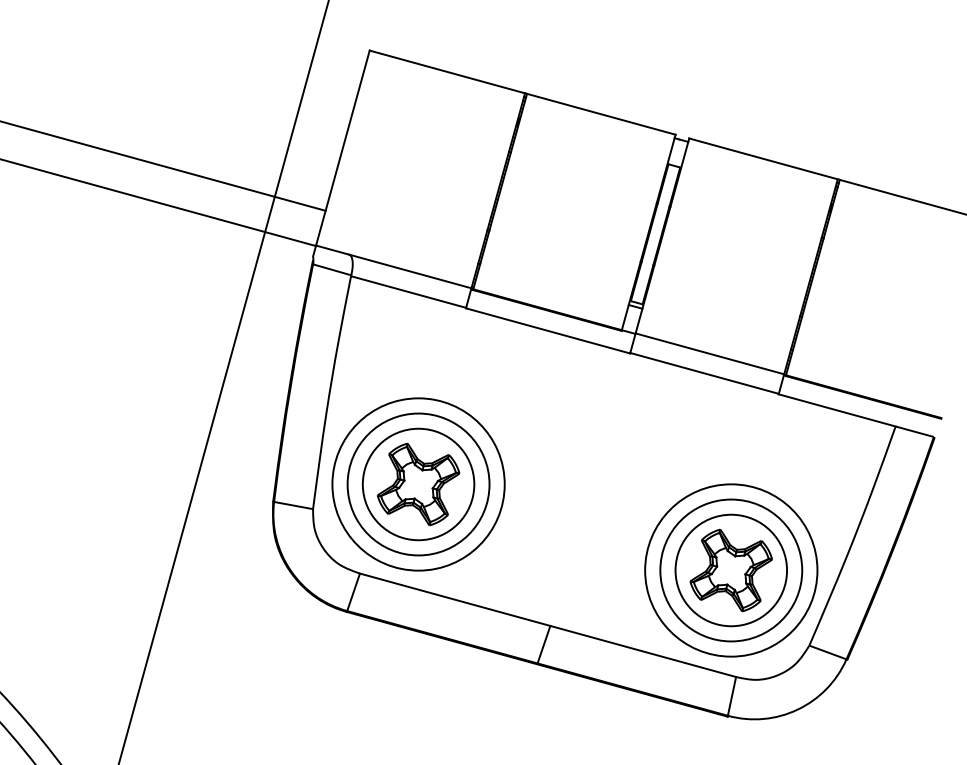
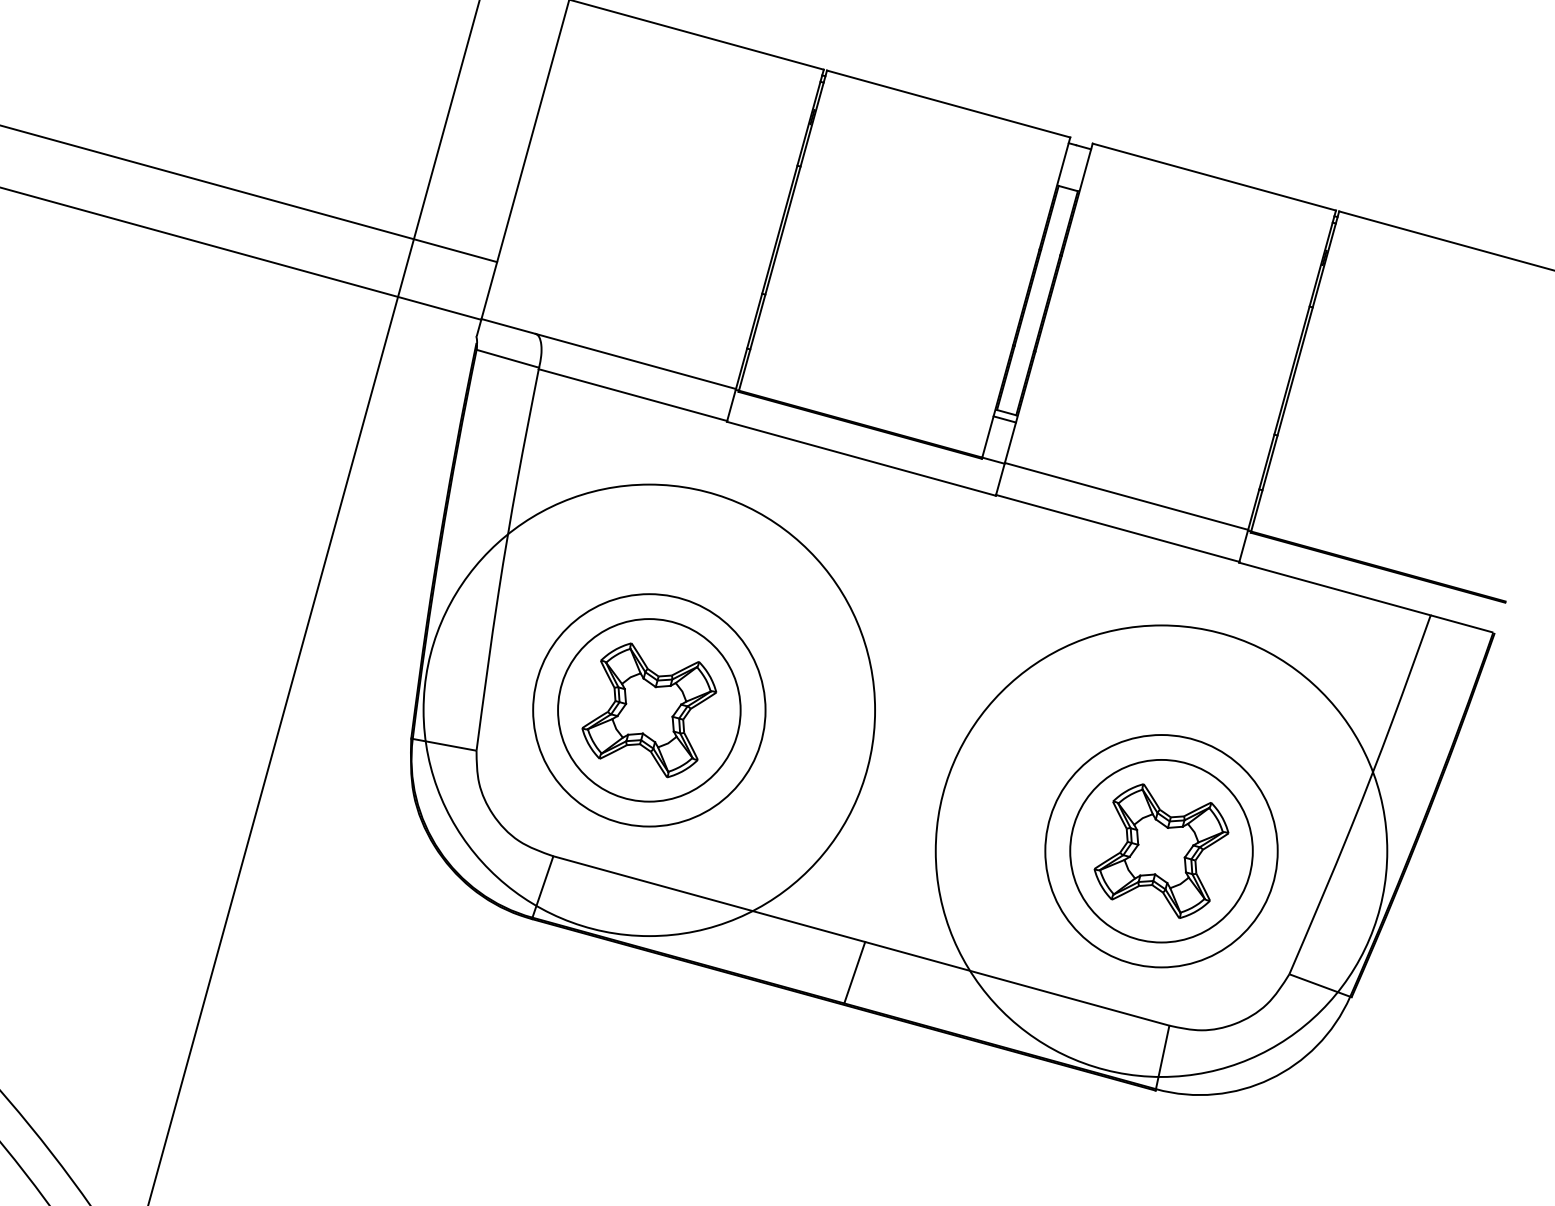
circle: (418, 484) -> (649, 710), size x1.6
circle: (731, 570) -> (1161, 851), size x1.6

